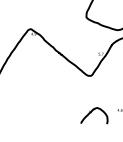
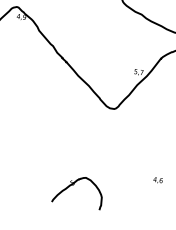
part: (94, 115) -> (78, 190), moved

